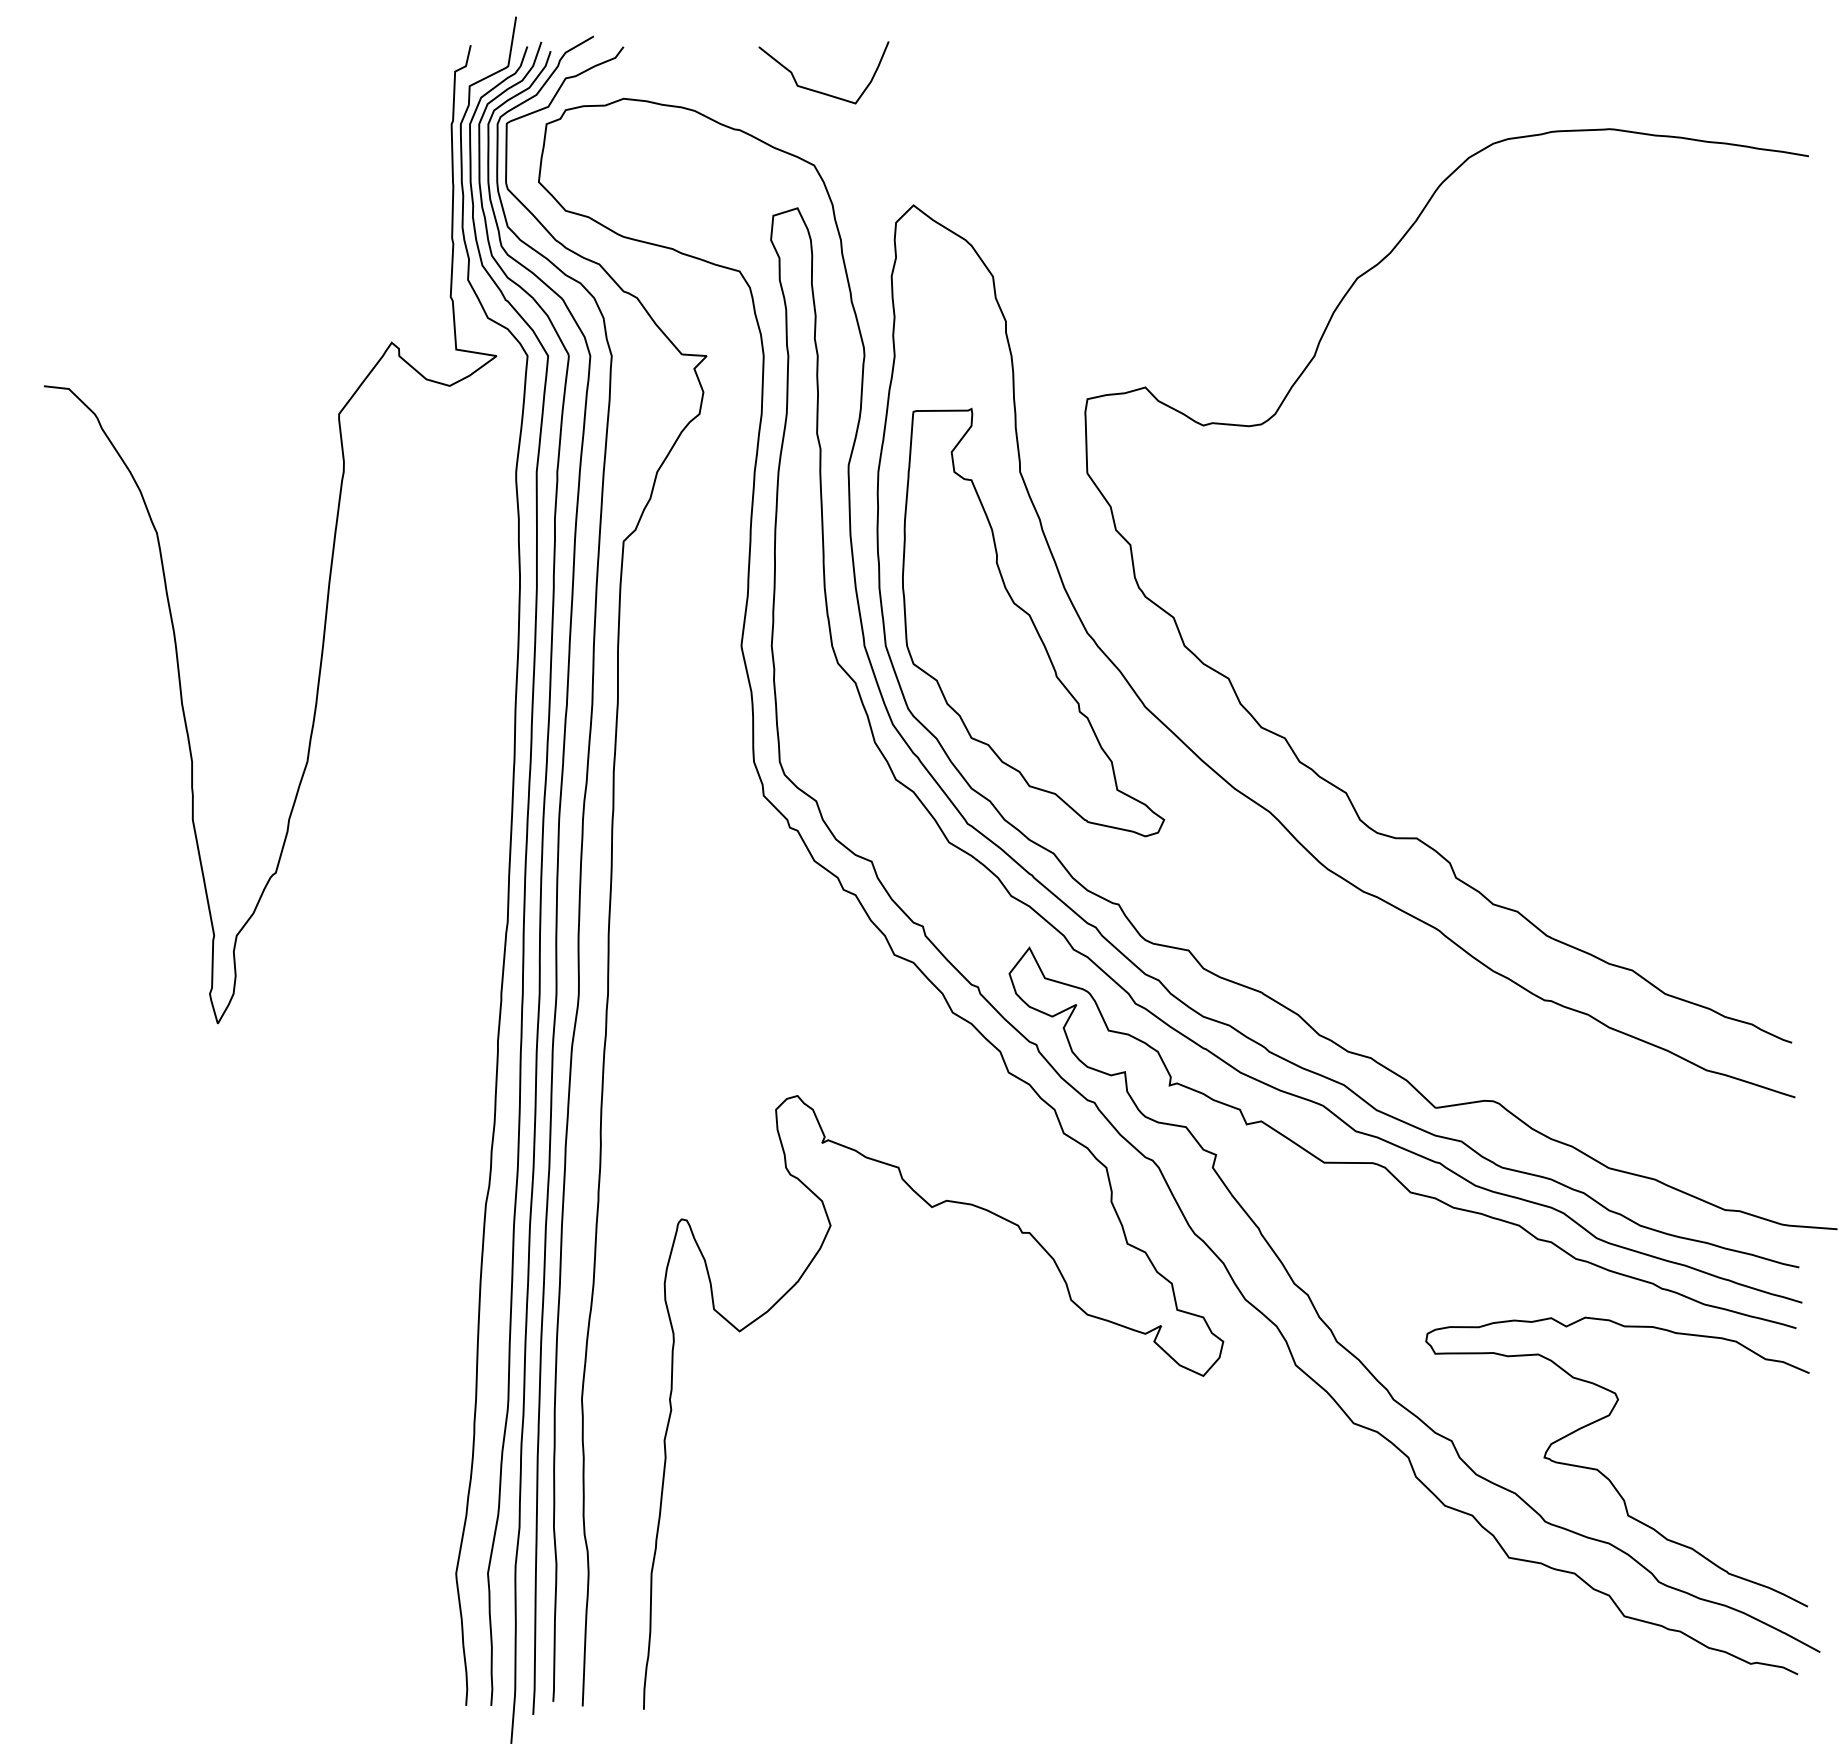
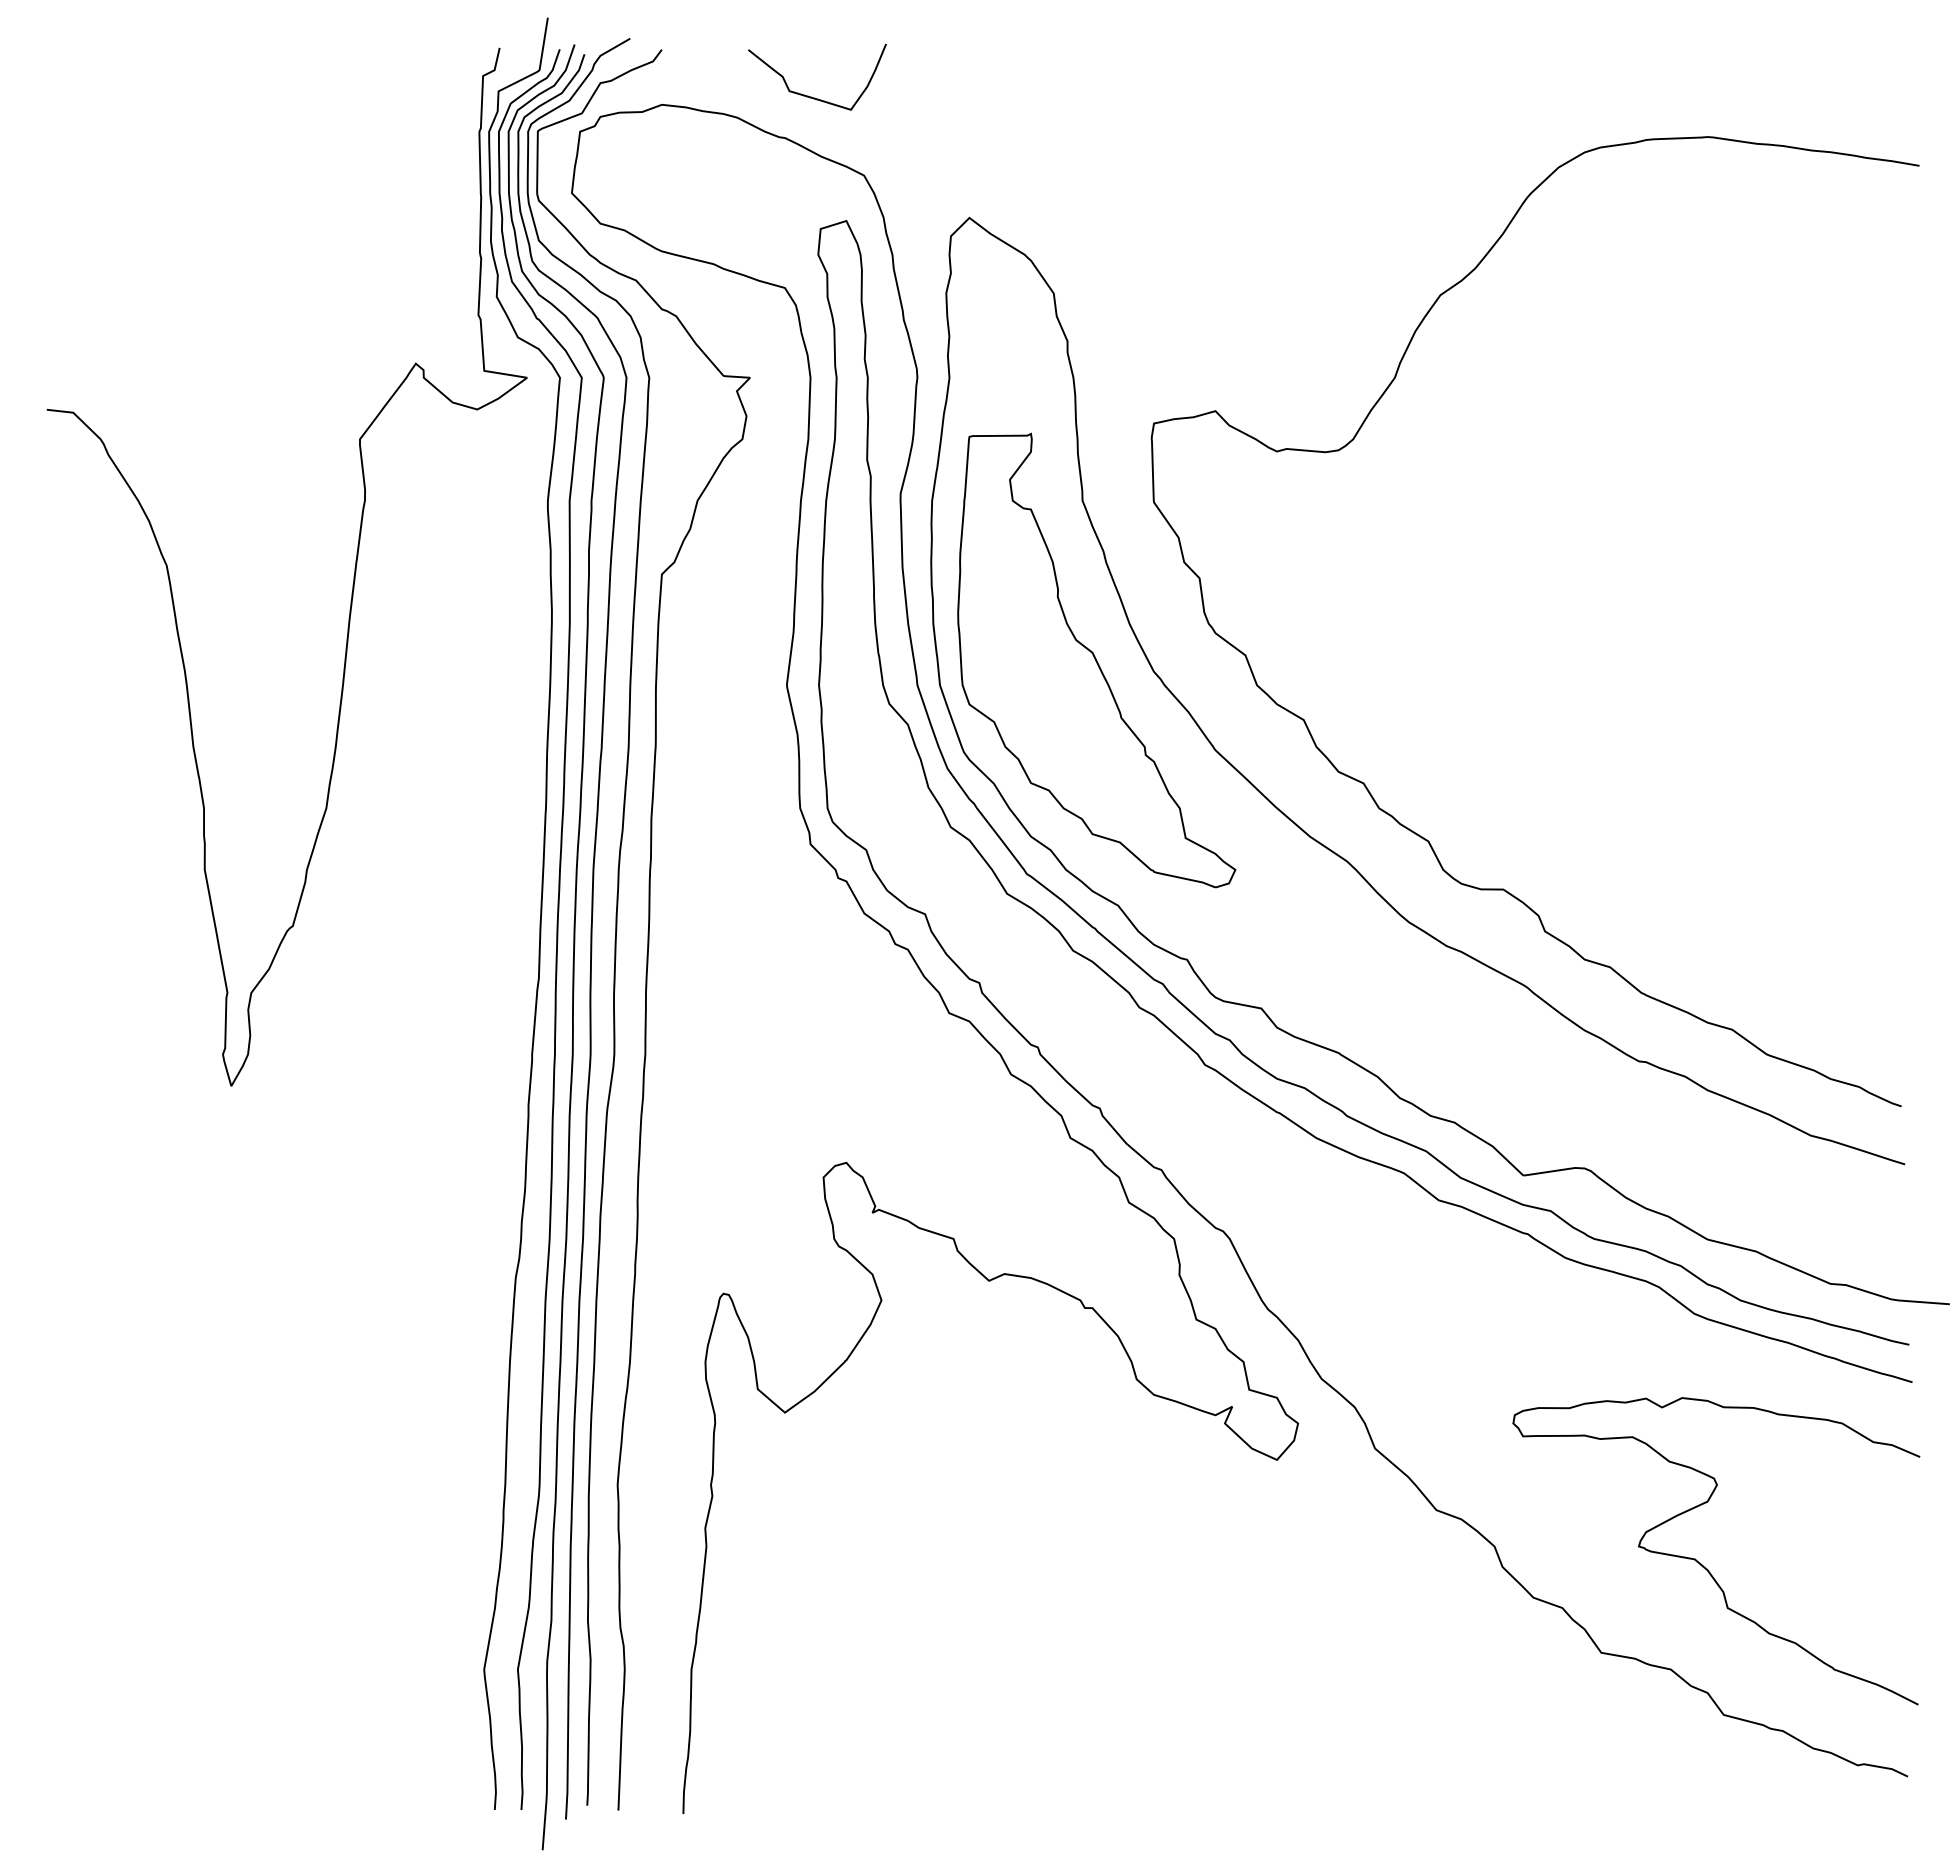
curve: (818, 90) -> (811, 96), moved
curve: (1356, 1356) -> (1439, 1439), removed

